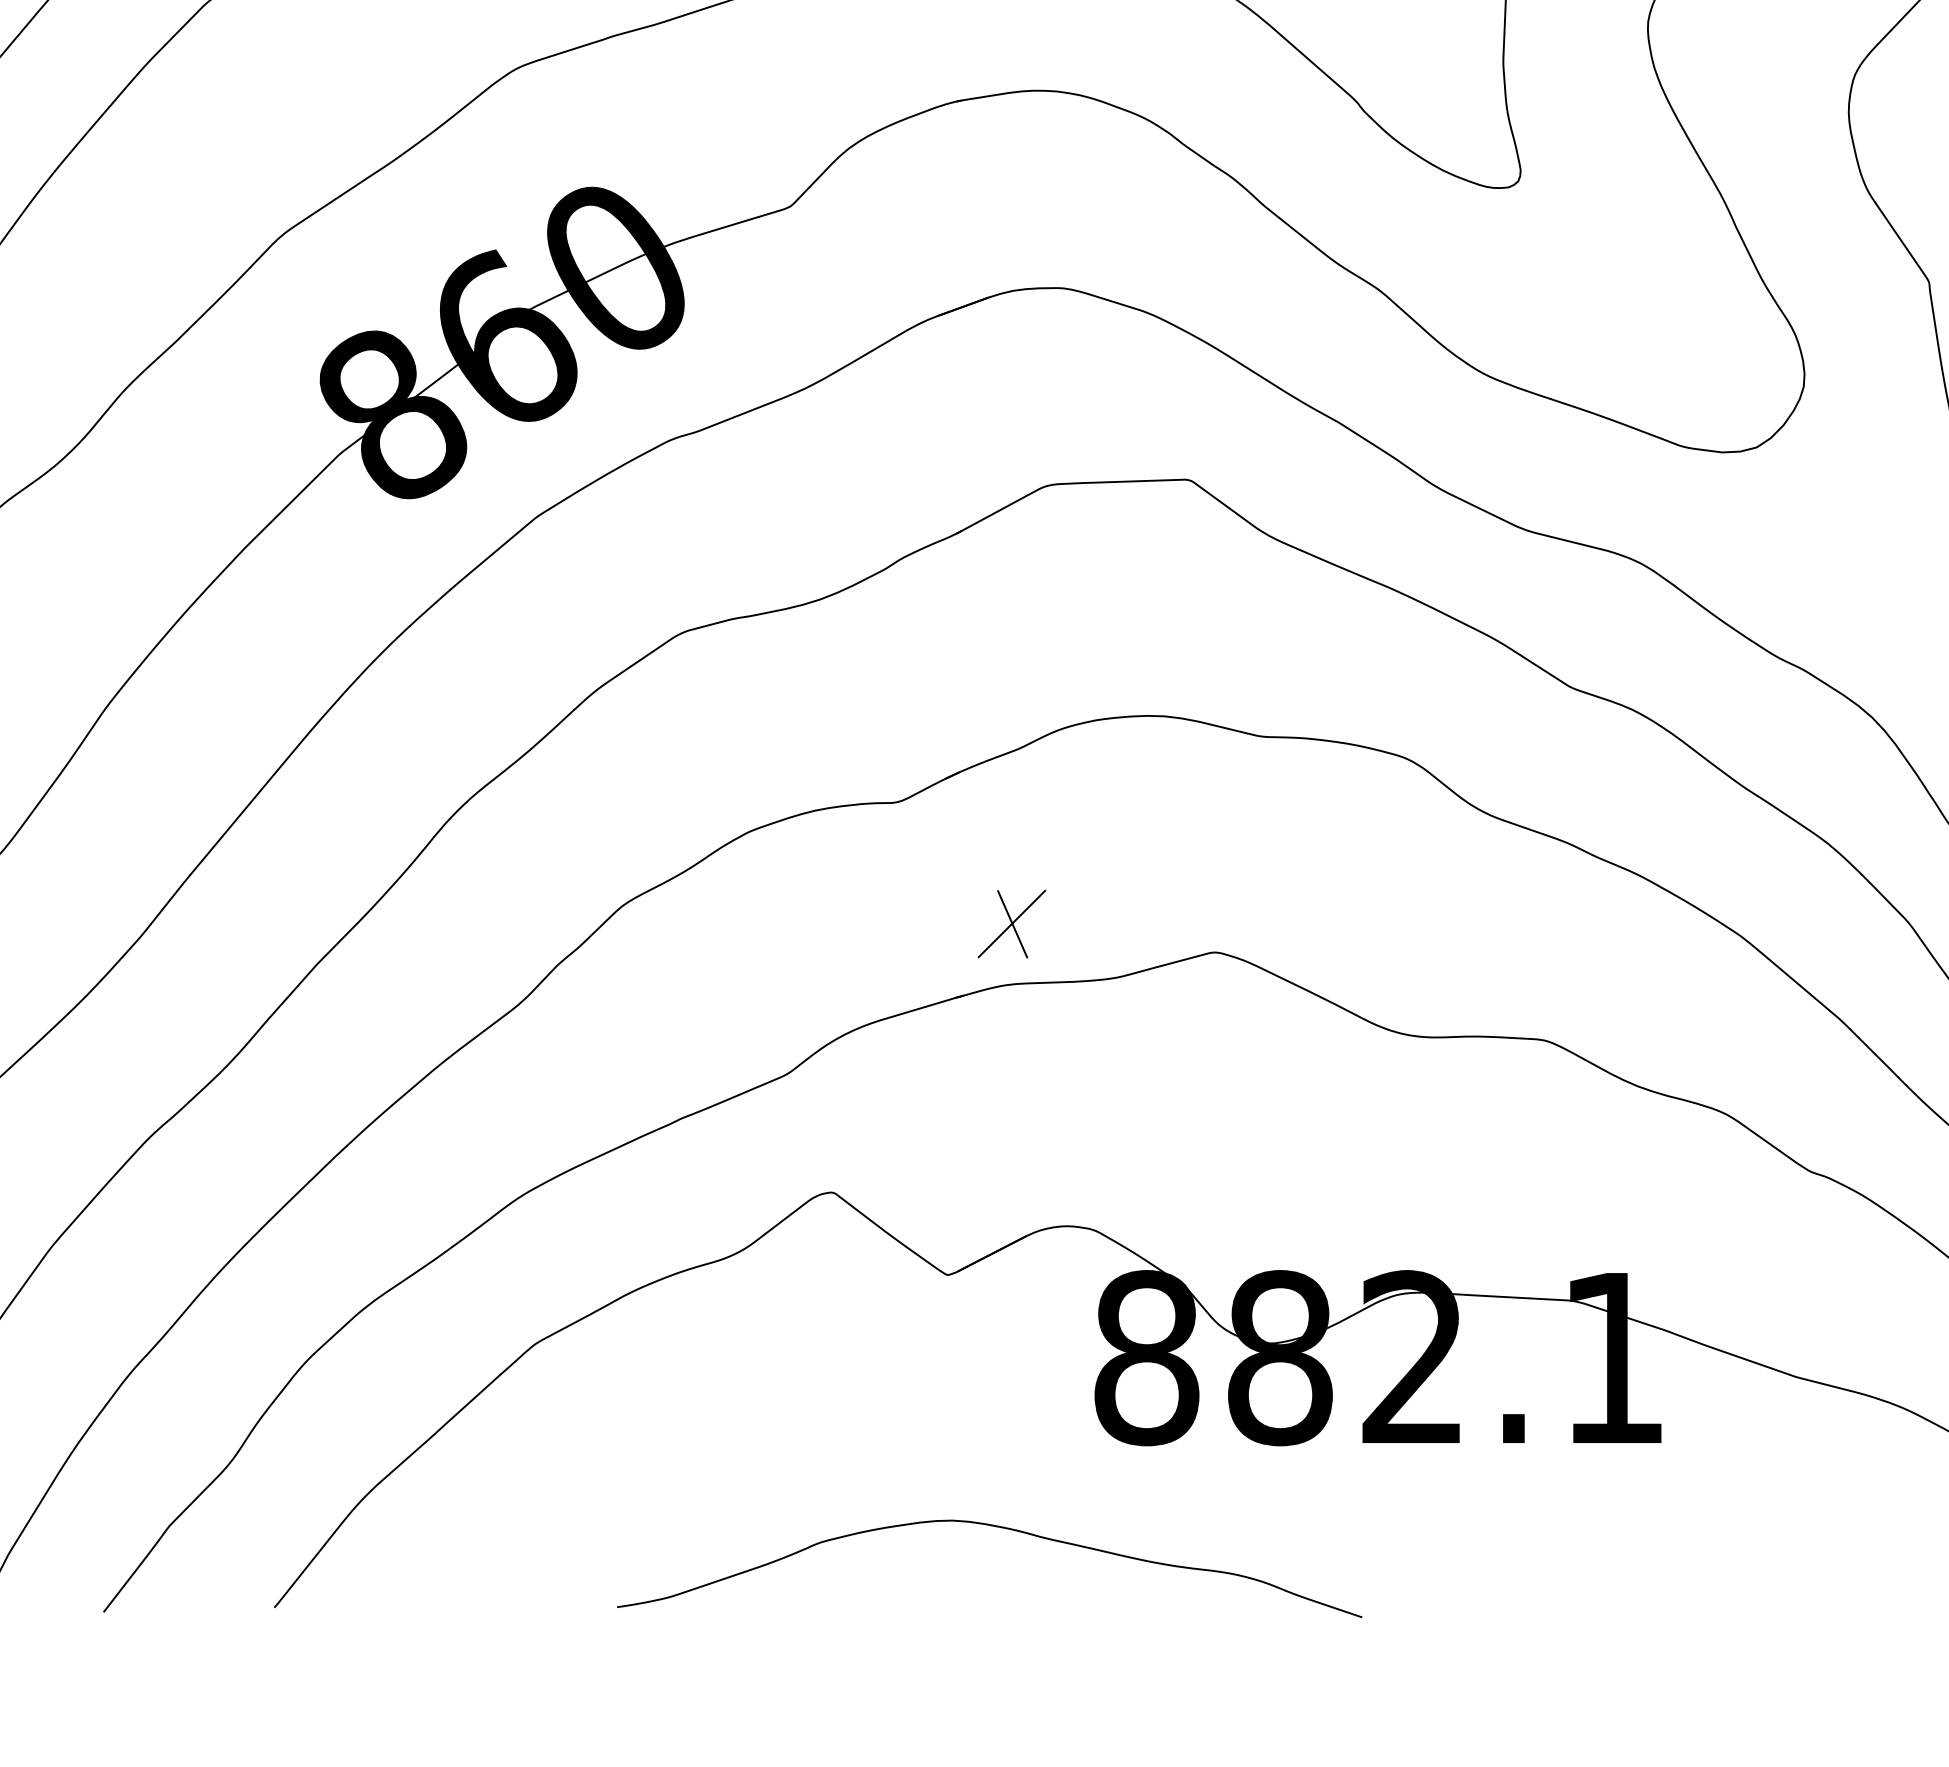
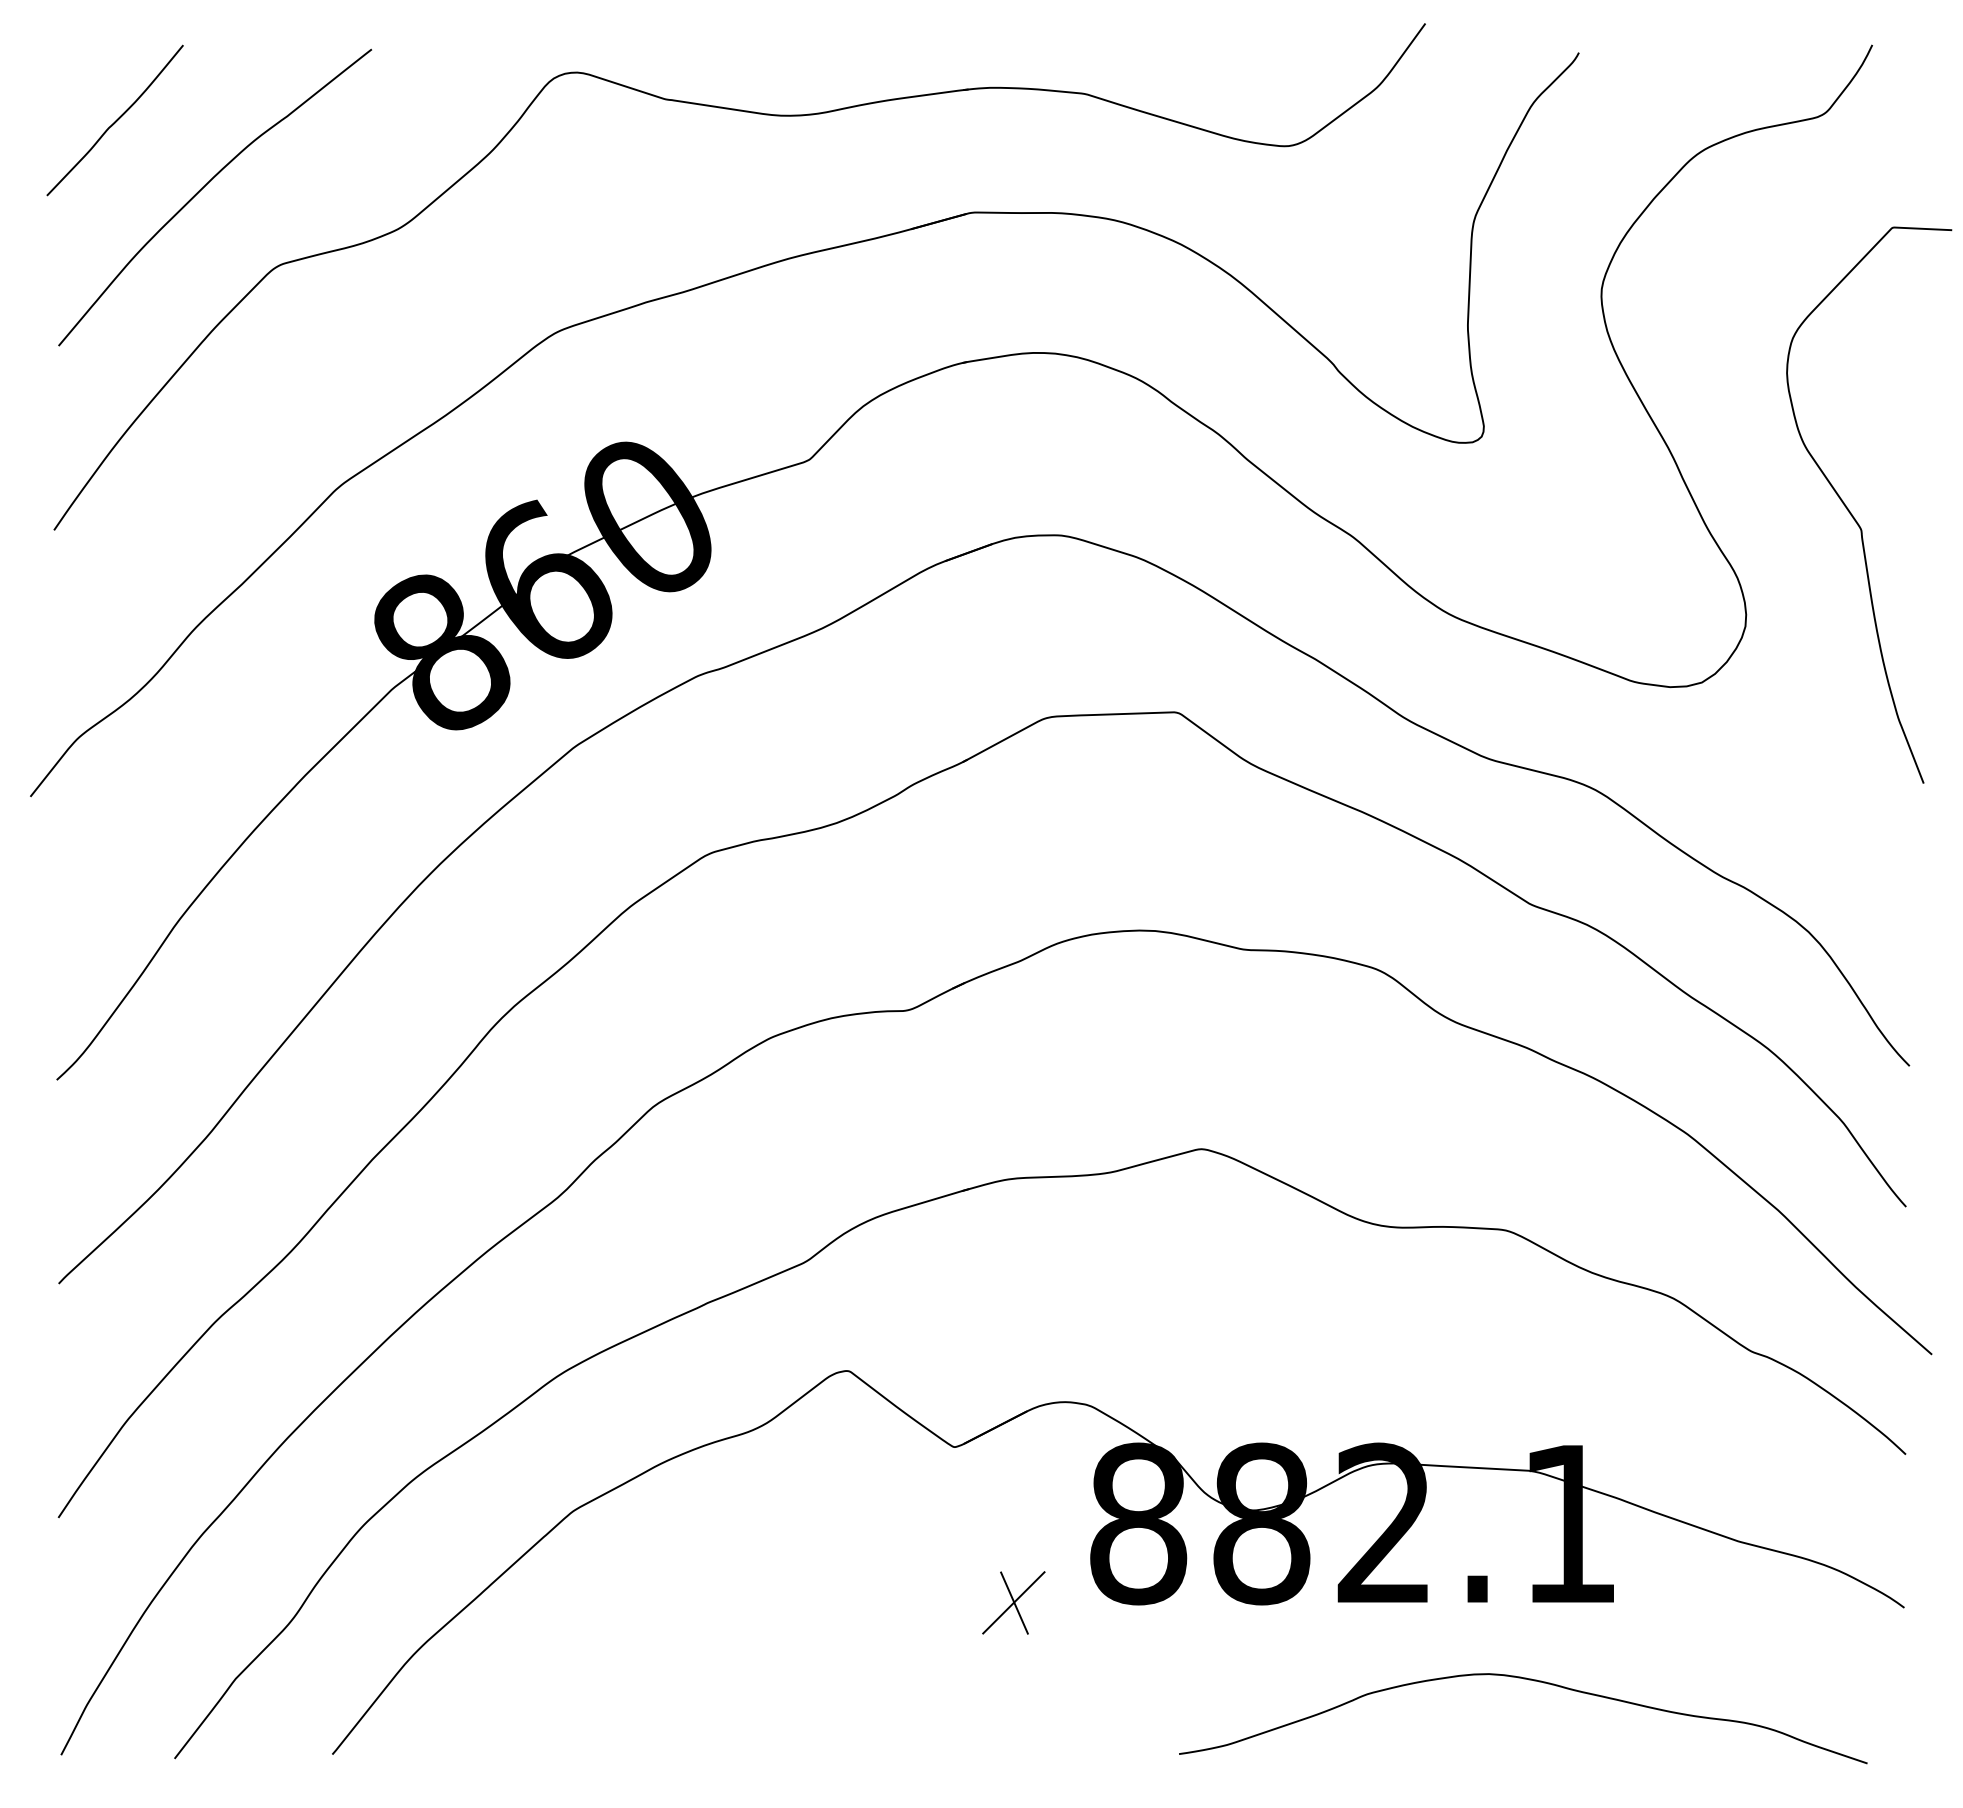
part: (1011, 923) -> (1013, 1602), moved
curve: (995, 1527) -> (1528, 1680), moved

